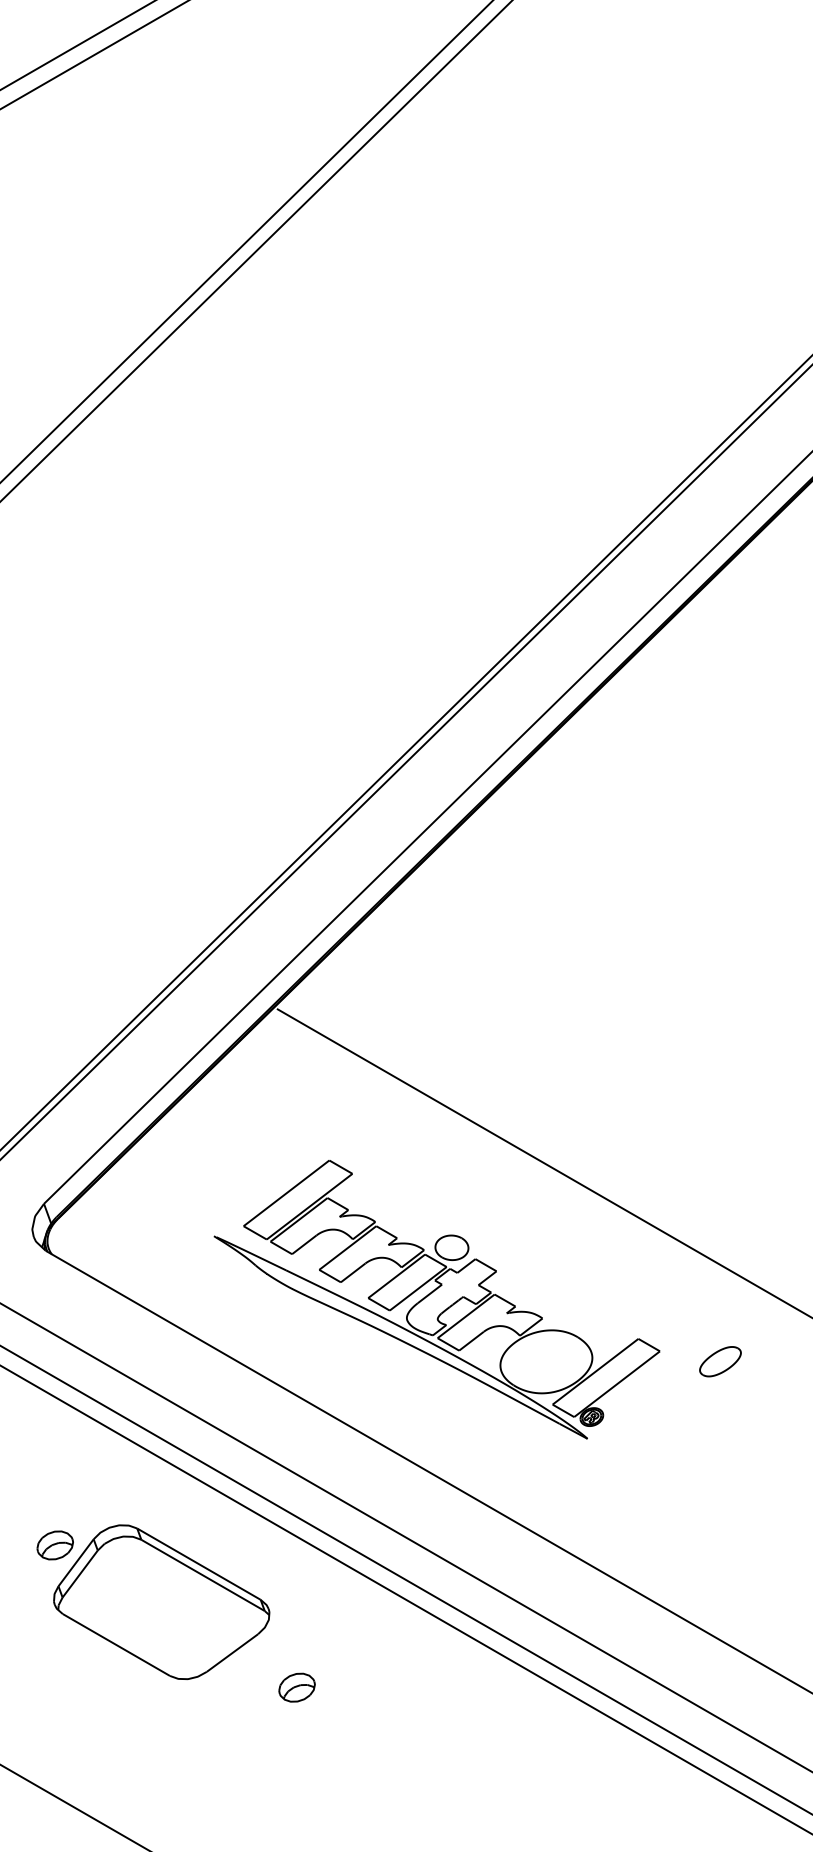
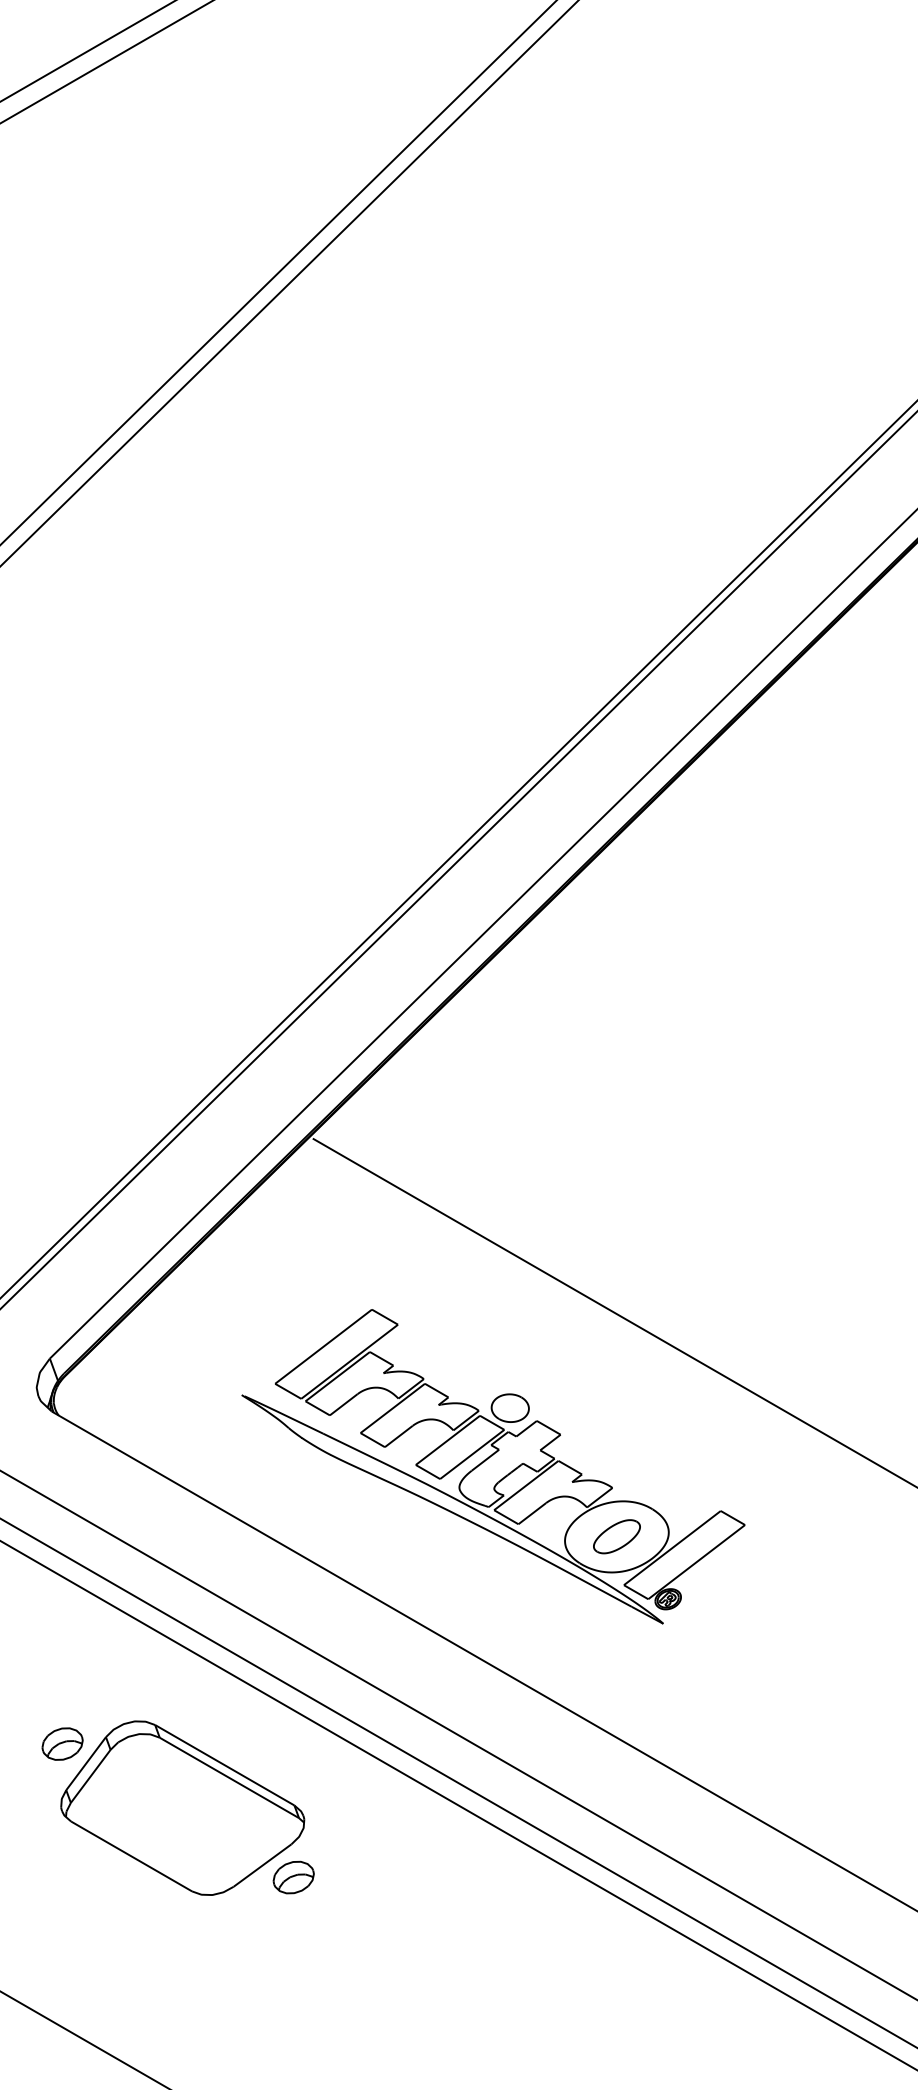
part: (720, 1361) -> (617, 1536), moved
part: (296, 1687) -> (293, 1877), moved

